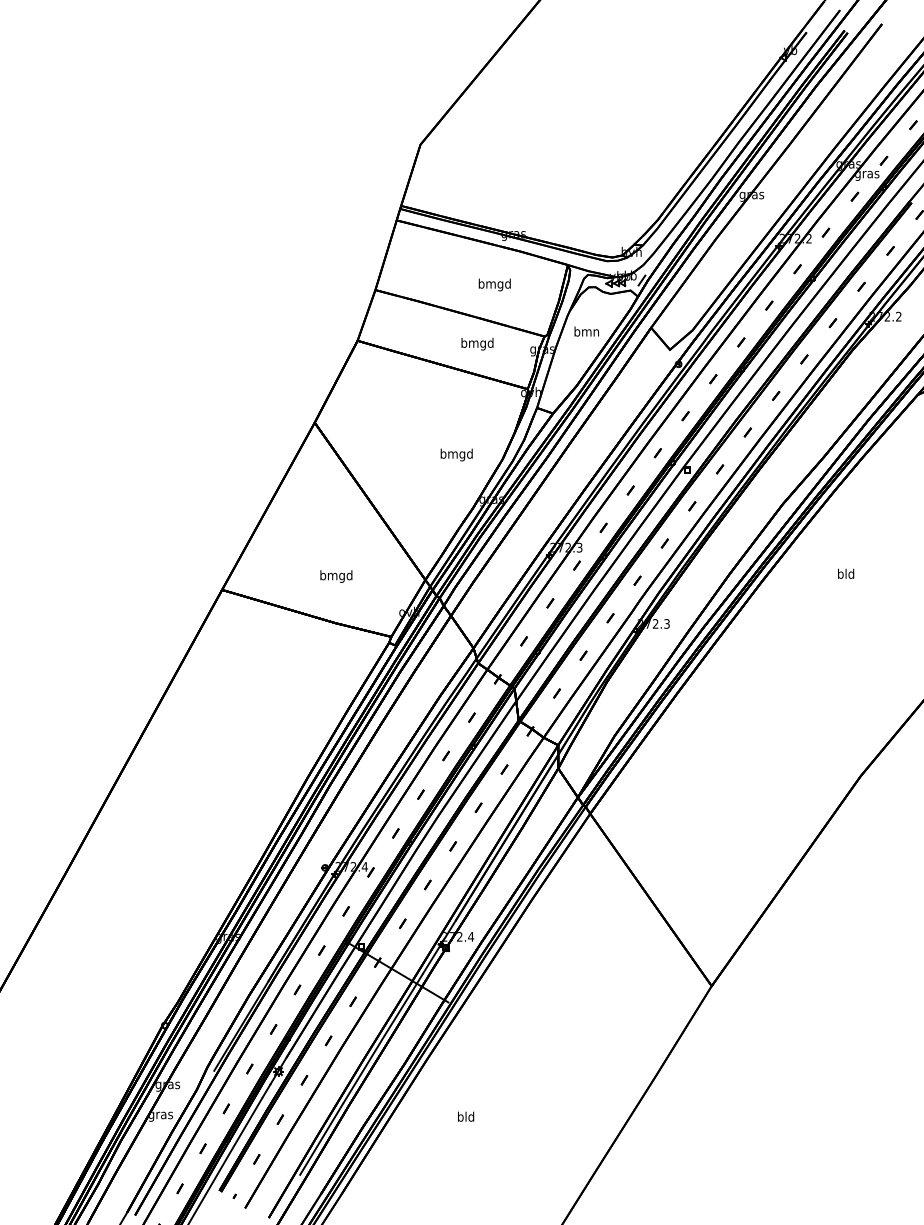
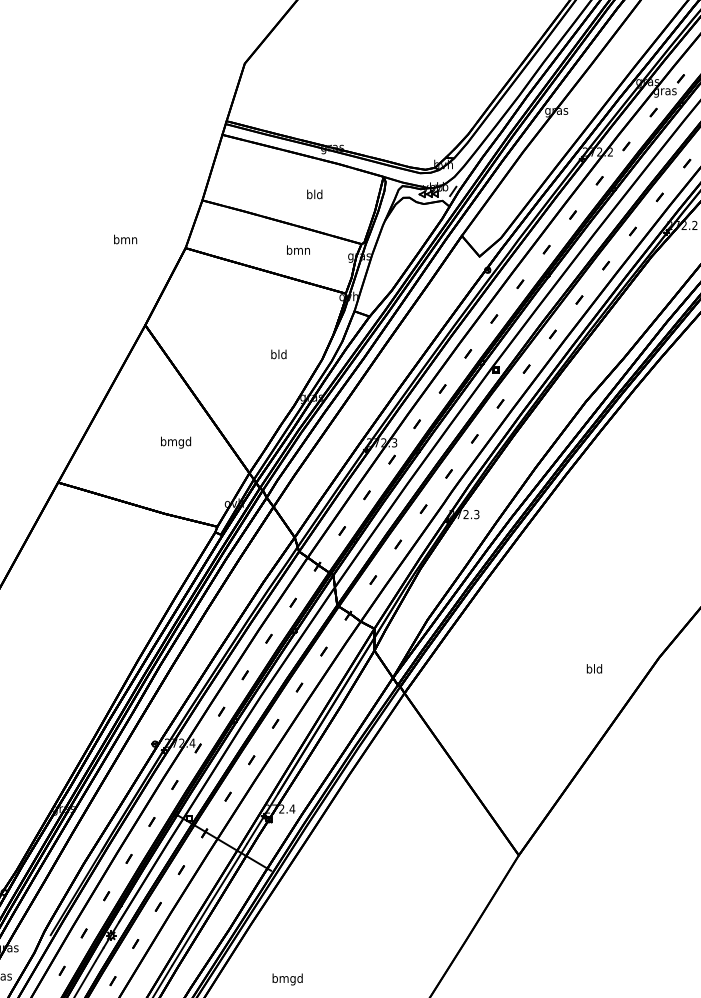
text: (494, 284) -> (314, 195), bmgd -> bld
text: (586, 331) -> (125, 239), moved
text: (477, 343) -> (298, 250), bmgd -> bmn
text: (456, 454) -> (278, 355), bmgd -> bld
text: (846, 573) -> (594, 668), moved
text: (336, 576) -> (176, 442), moved
text: (465, 1117) -> (287, 979), bld -> bmgd

